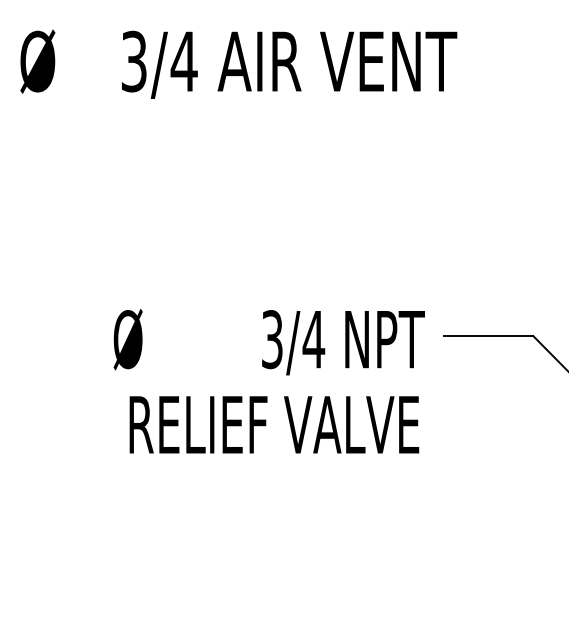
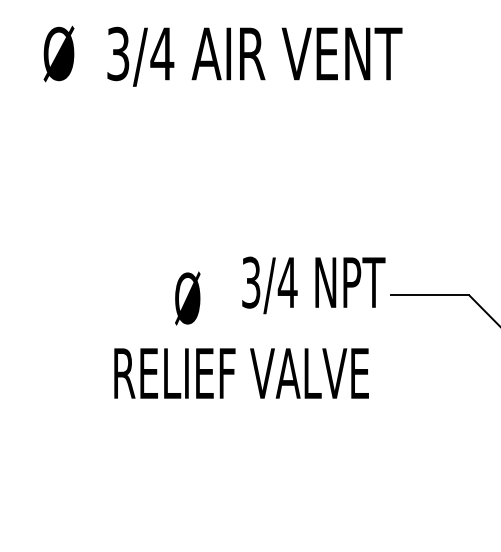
text: (37, 61) -> (58, 53), moved
text: (127, 339) -> (187, 298), moved
text: (343, 342) -> (313, 285), moved

